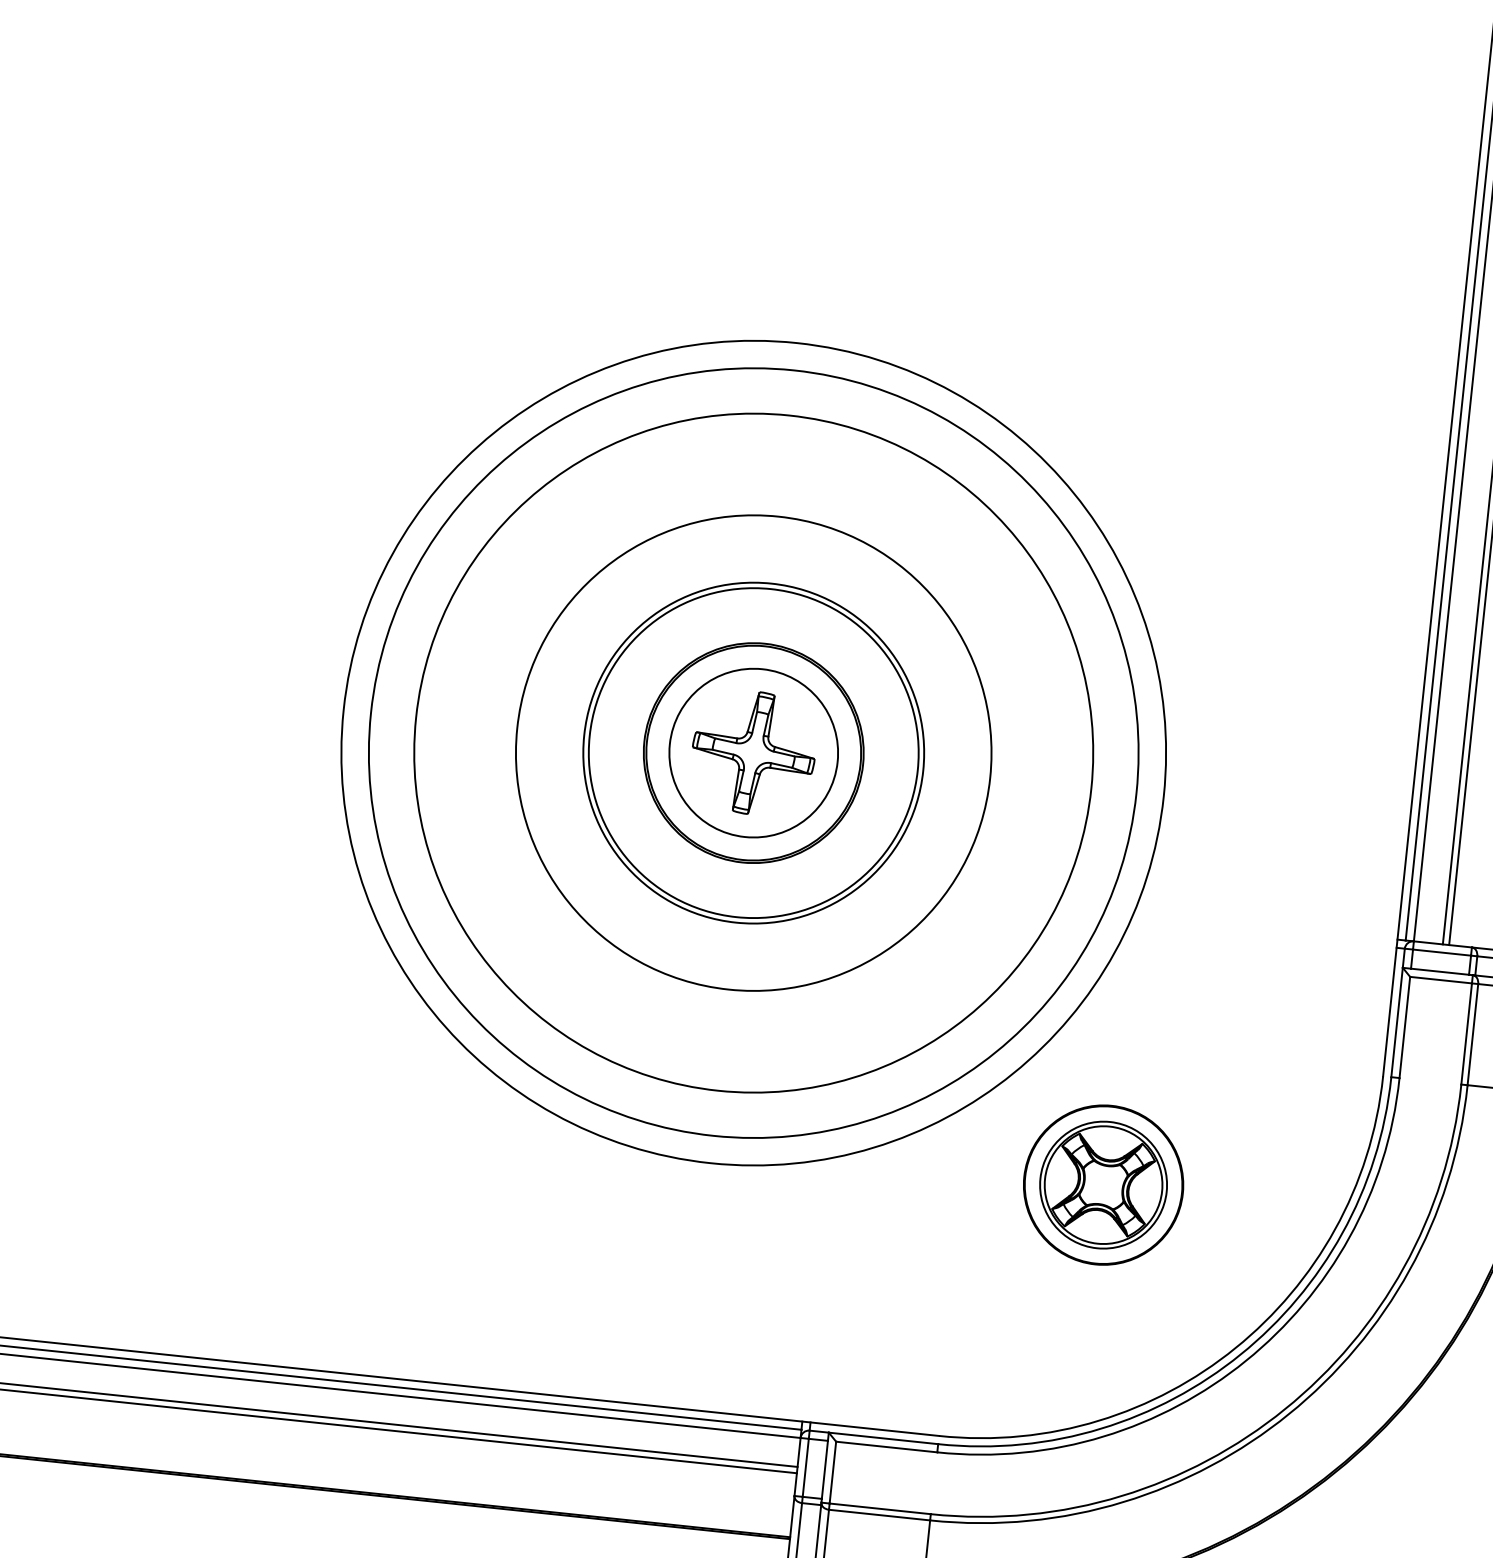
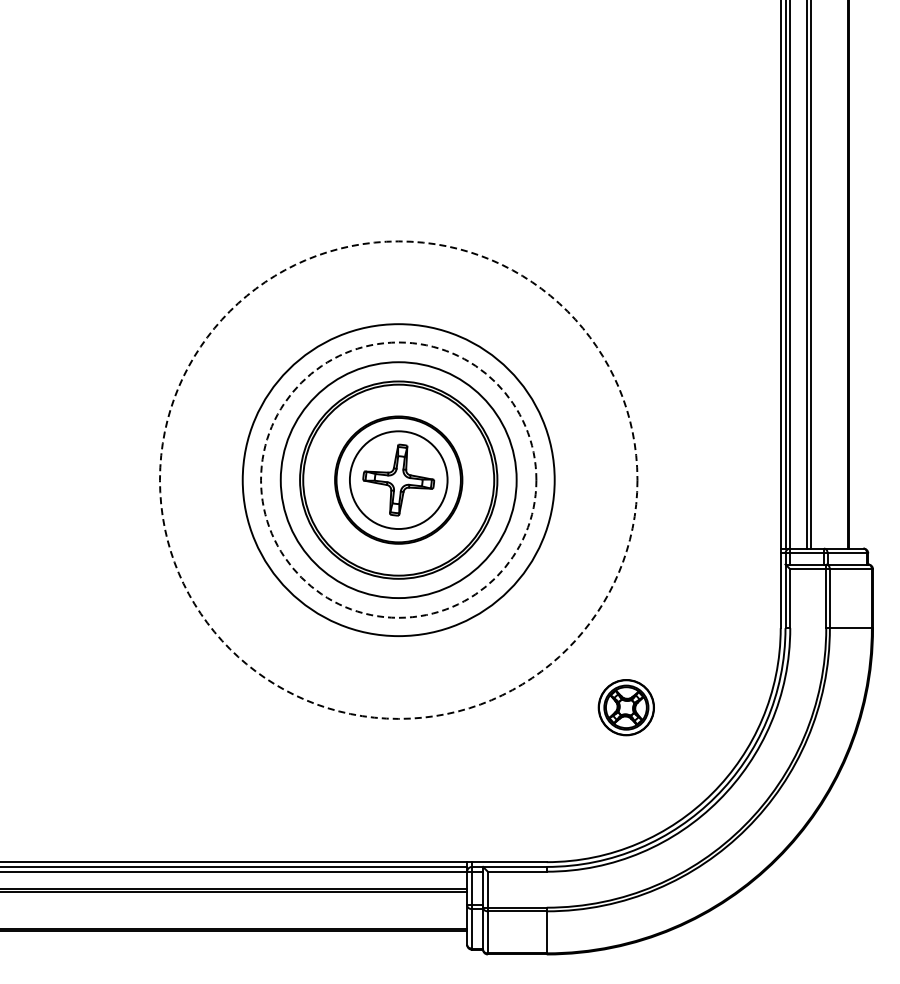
circle: (753, 751) -> (398, 479), size x0.6
circle: (753, 751) -> (398, 479), size x0.7
circle: (753, 751) -> (398, 479), solid -> dashed
circle: (753, 751) -> (398, 479), solid -> dashed
part: (1103, 1184) -> (626, 707), size x0.6

